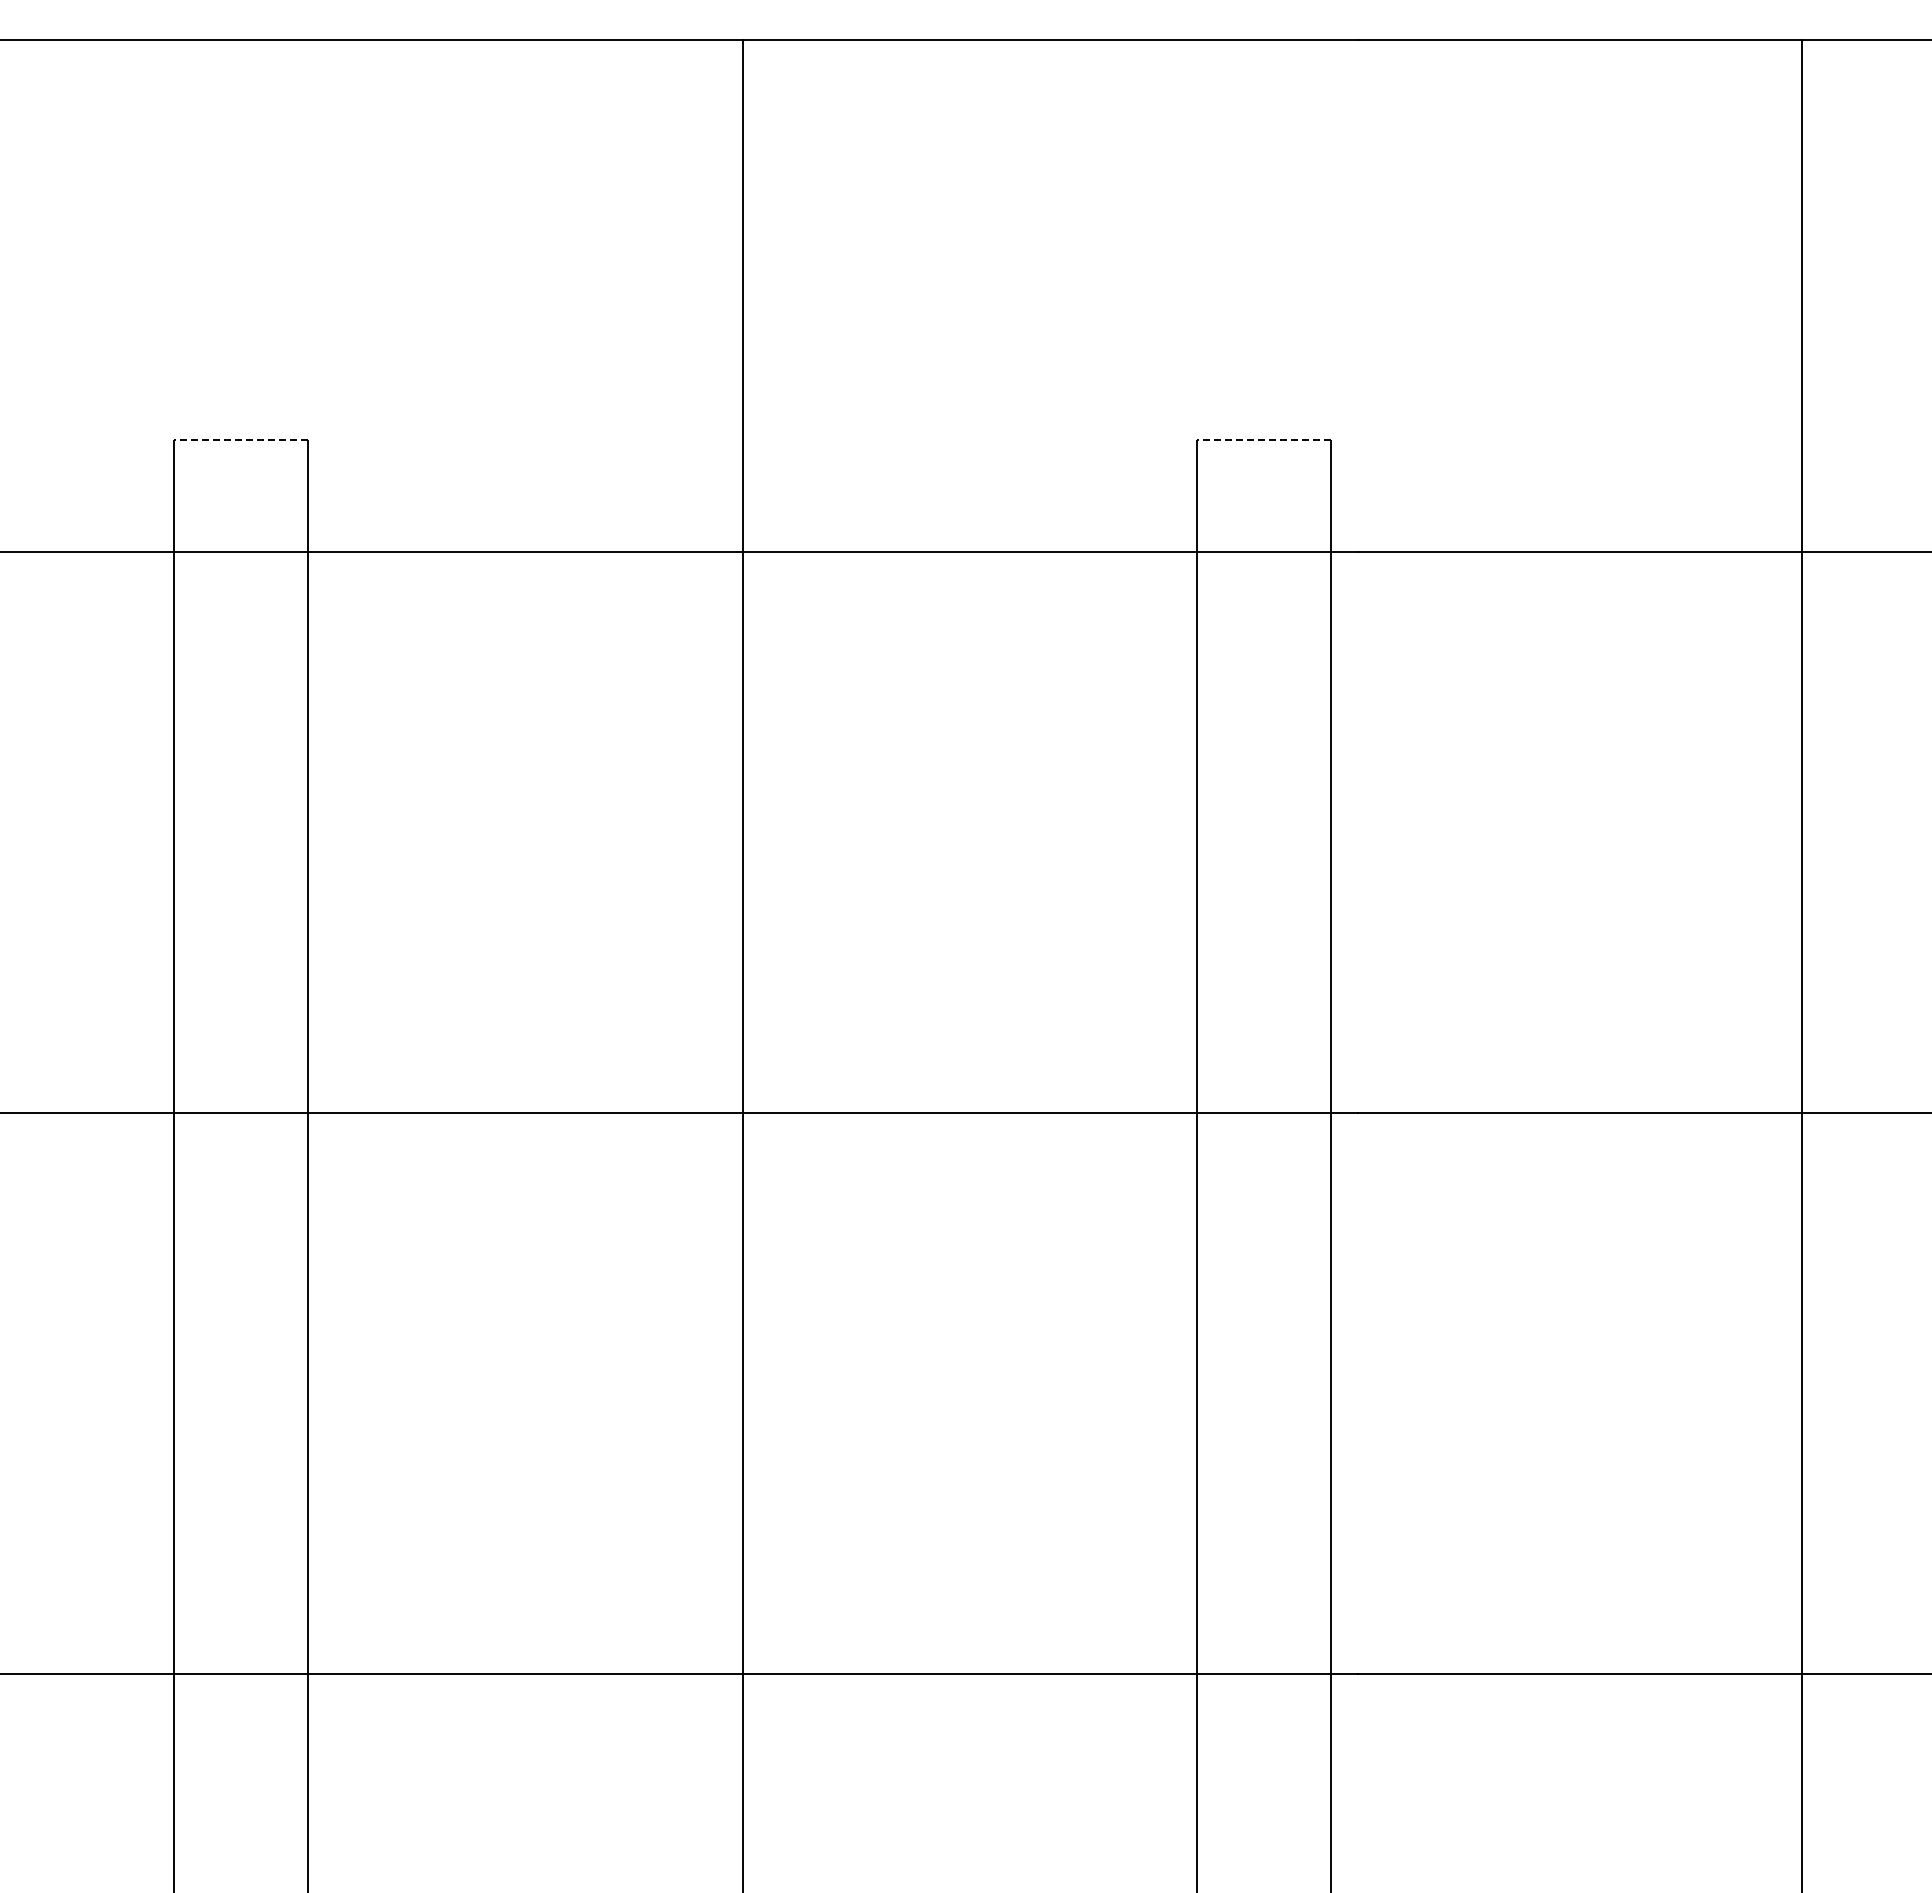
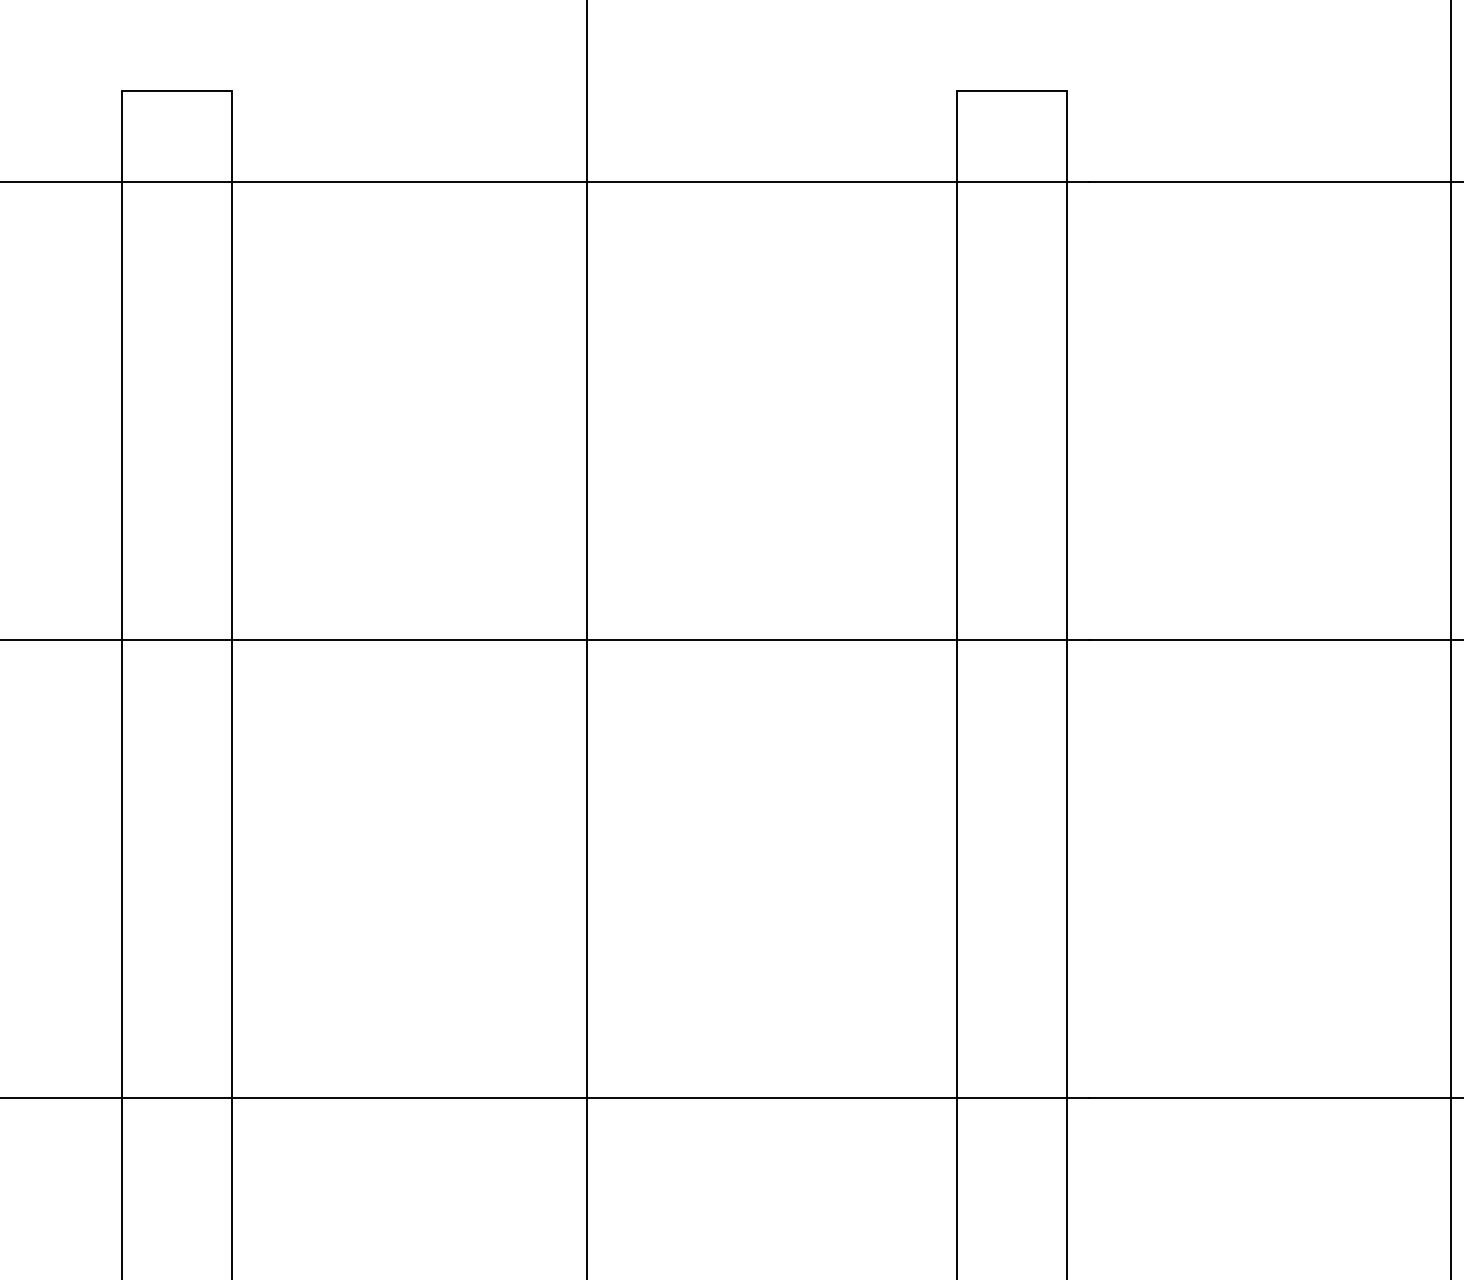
line: (240, 440) -> (176, 91), dashed -> solid
line: (1263, 440) -> (1011, 91), dashed -> solid

